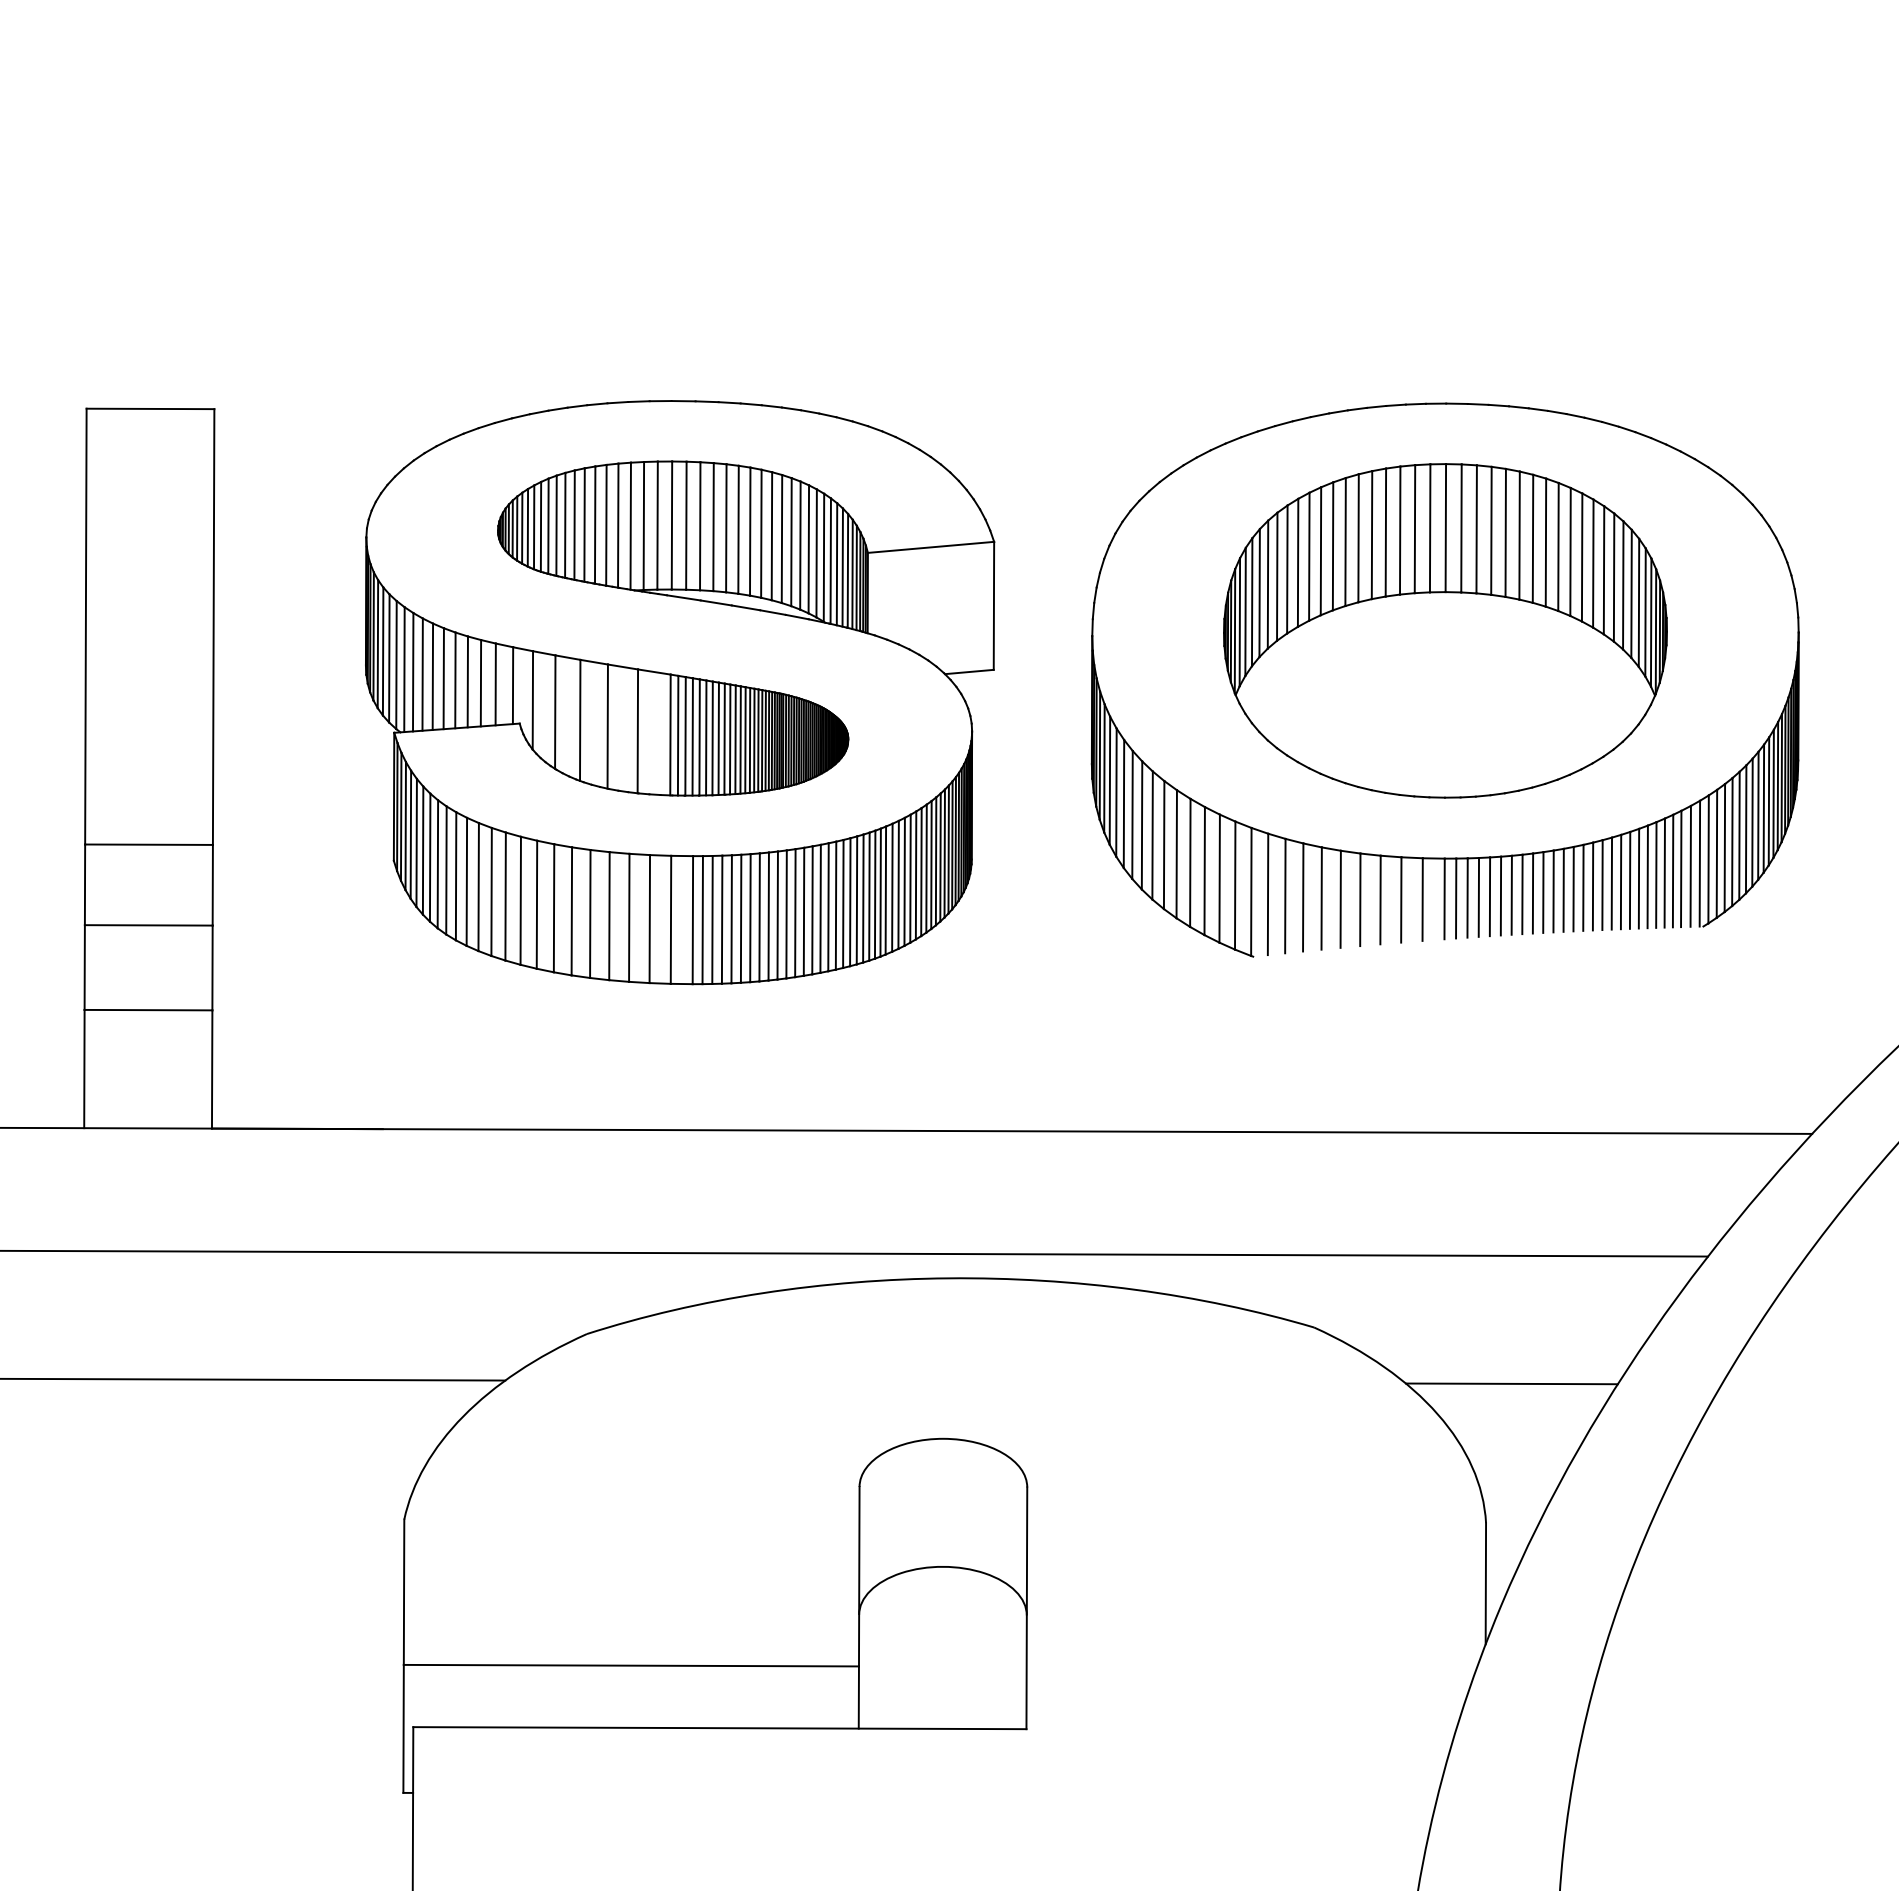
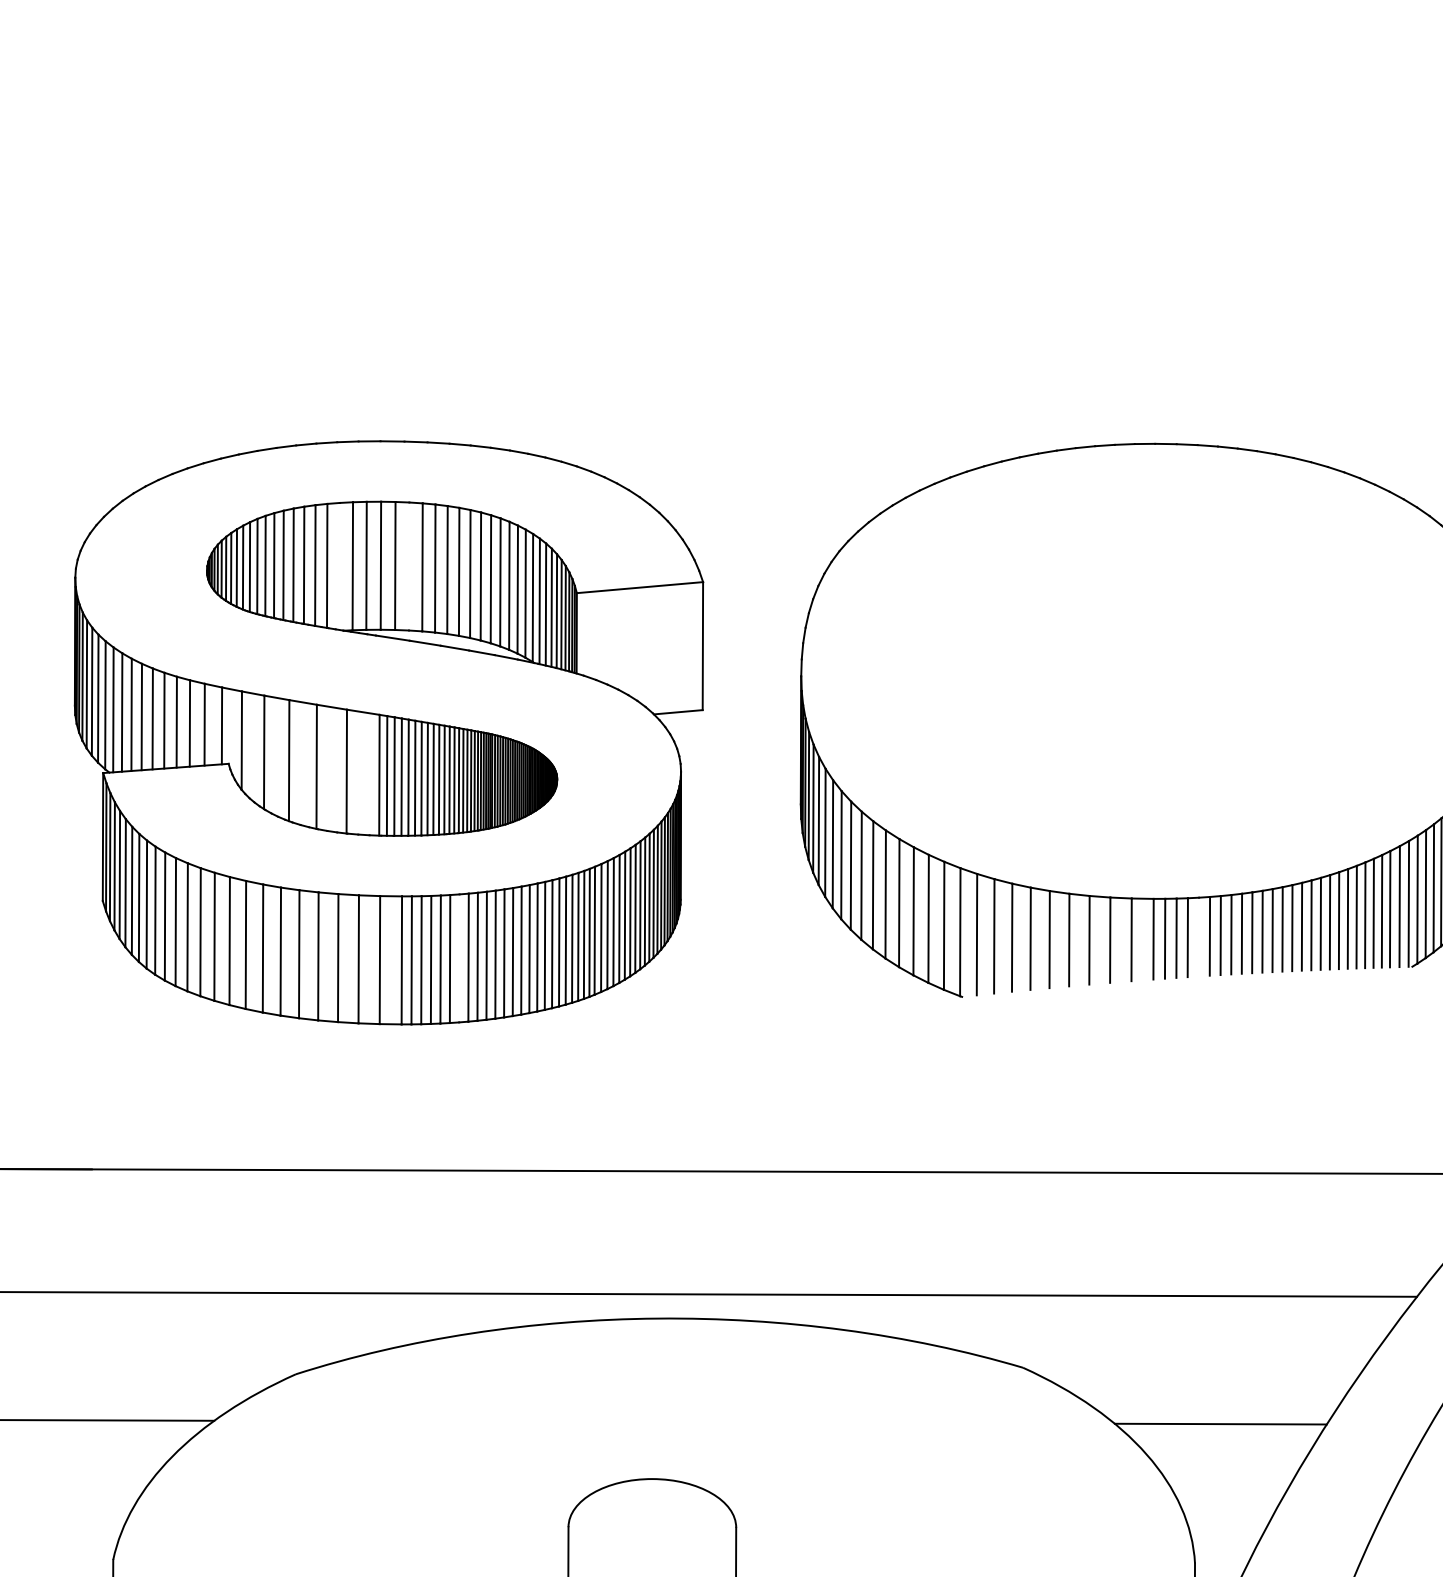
line: (630, 525) -> (339, 565), removed
line: (700, 526) -> (409, 566), removed
part: (1445, 630) -> (1154, 670), removed
line: (1489, 896) -> (1198, 936), removed
line: (750, 918) -> (459, 958), removed

